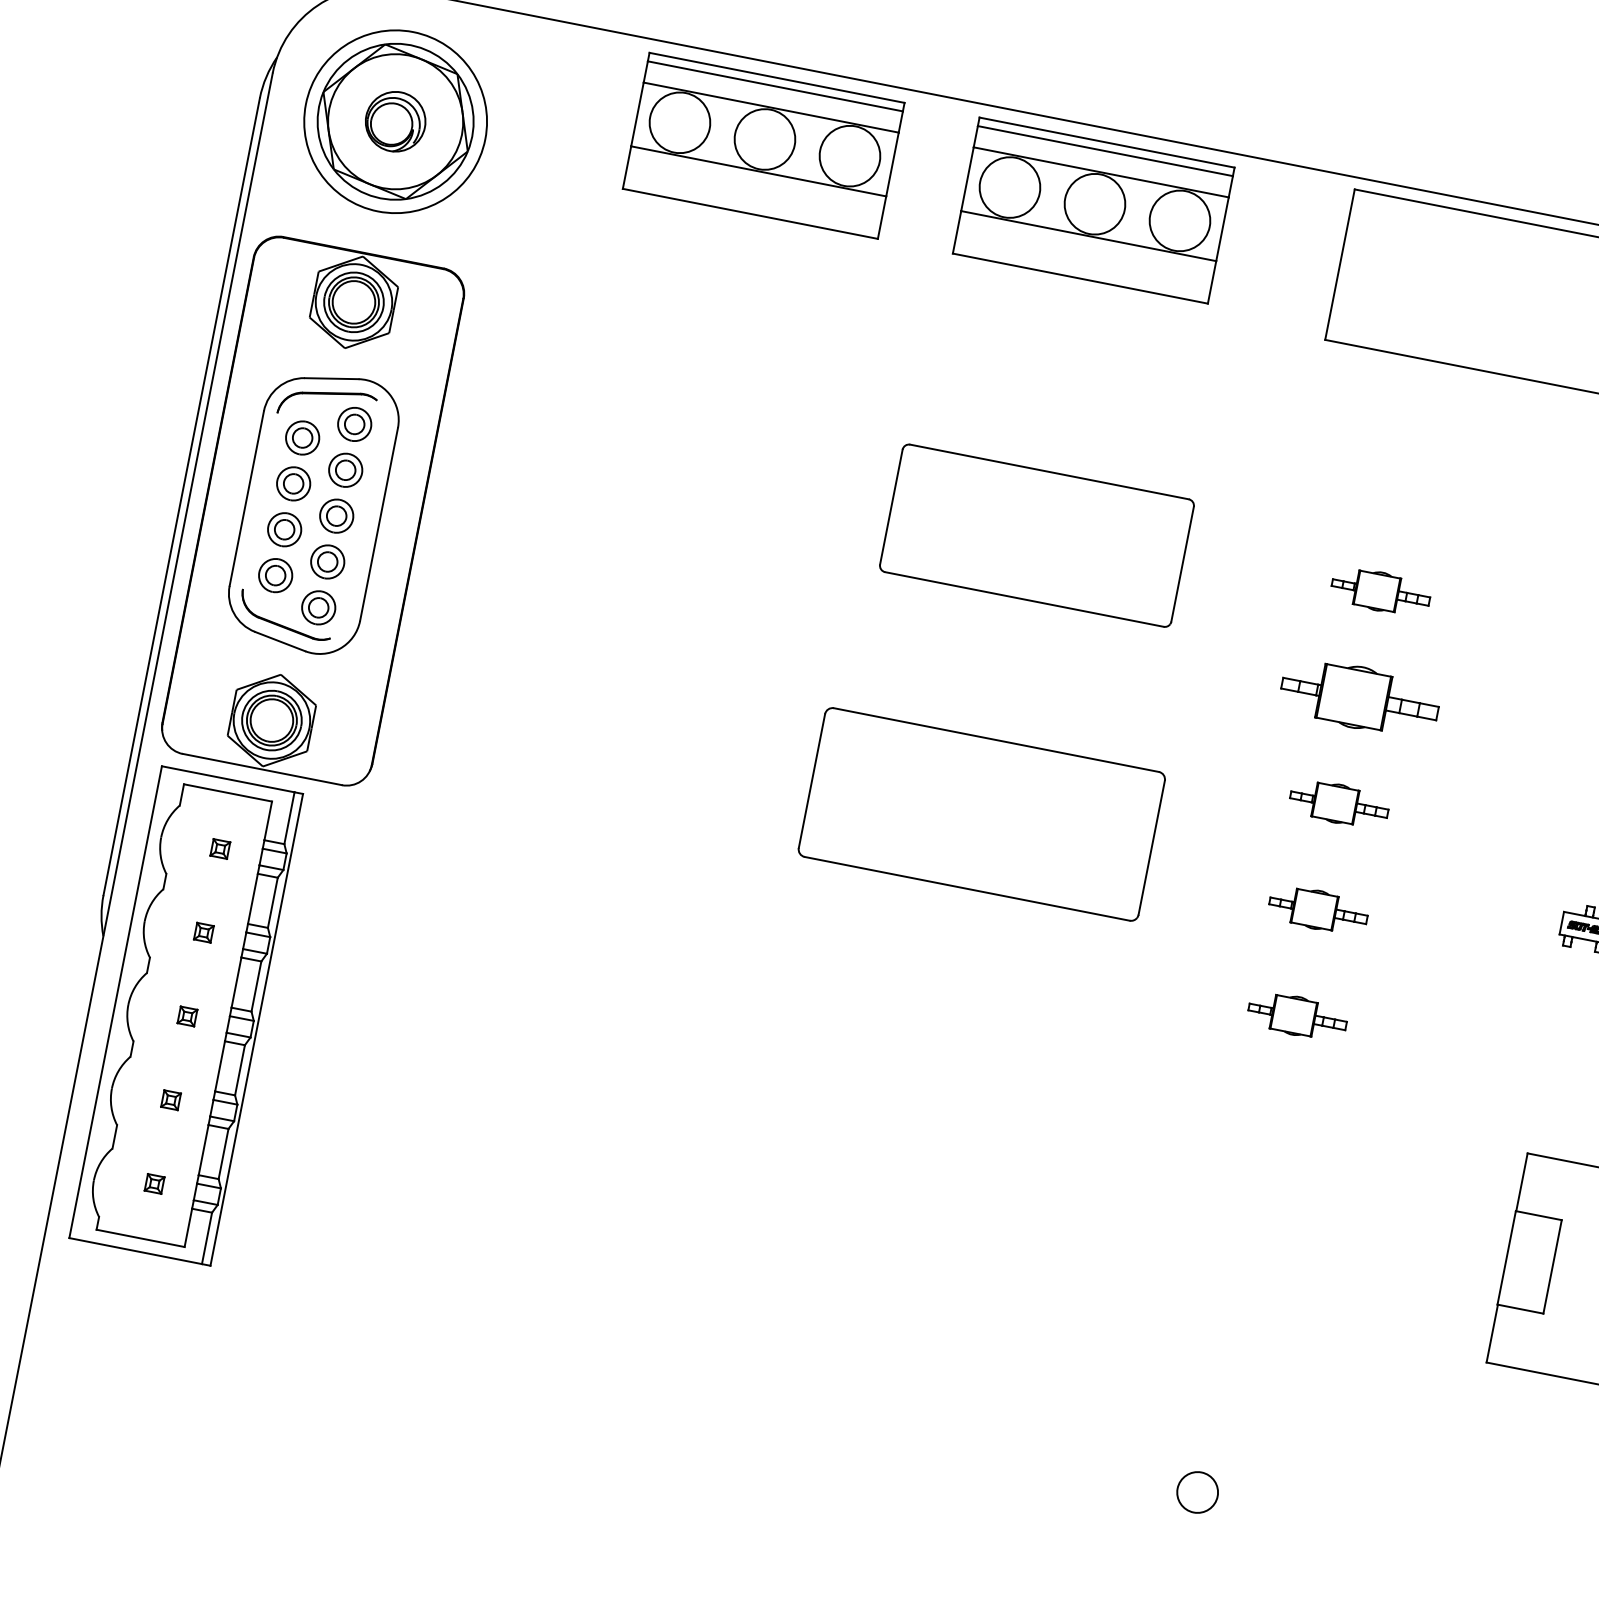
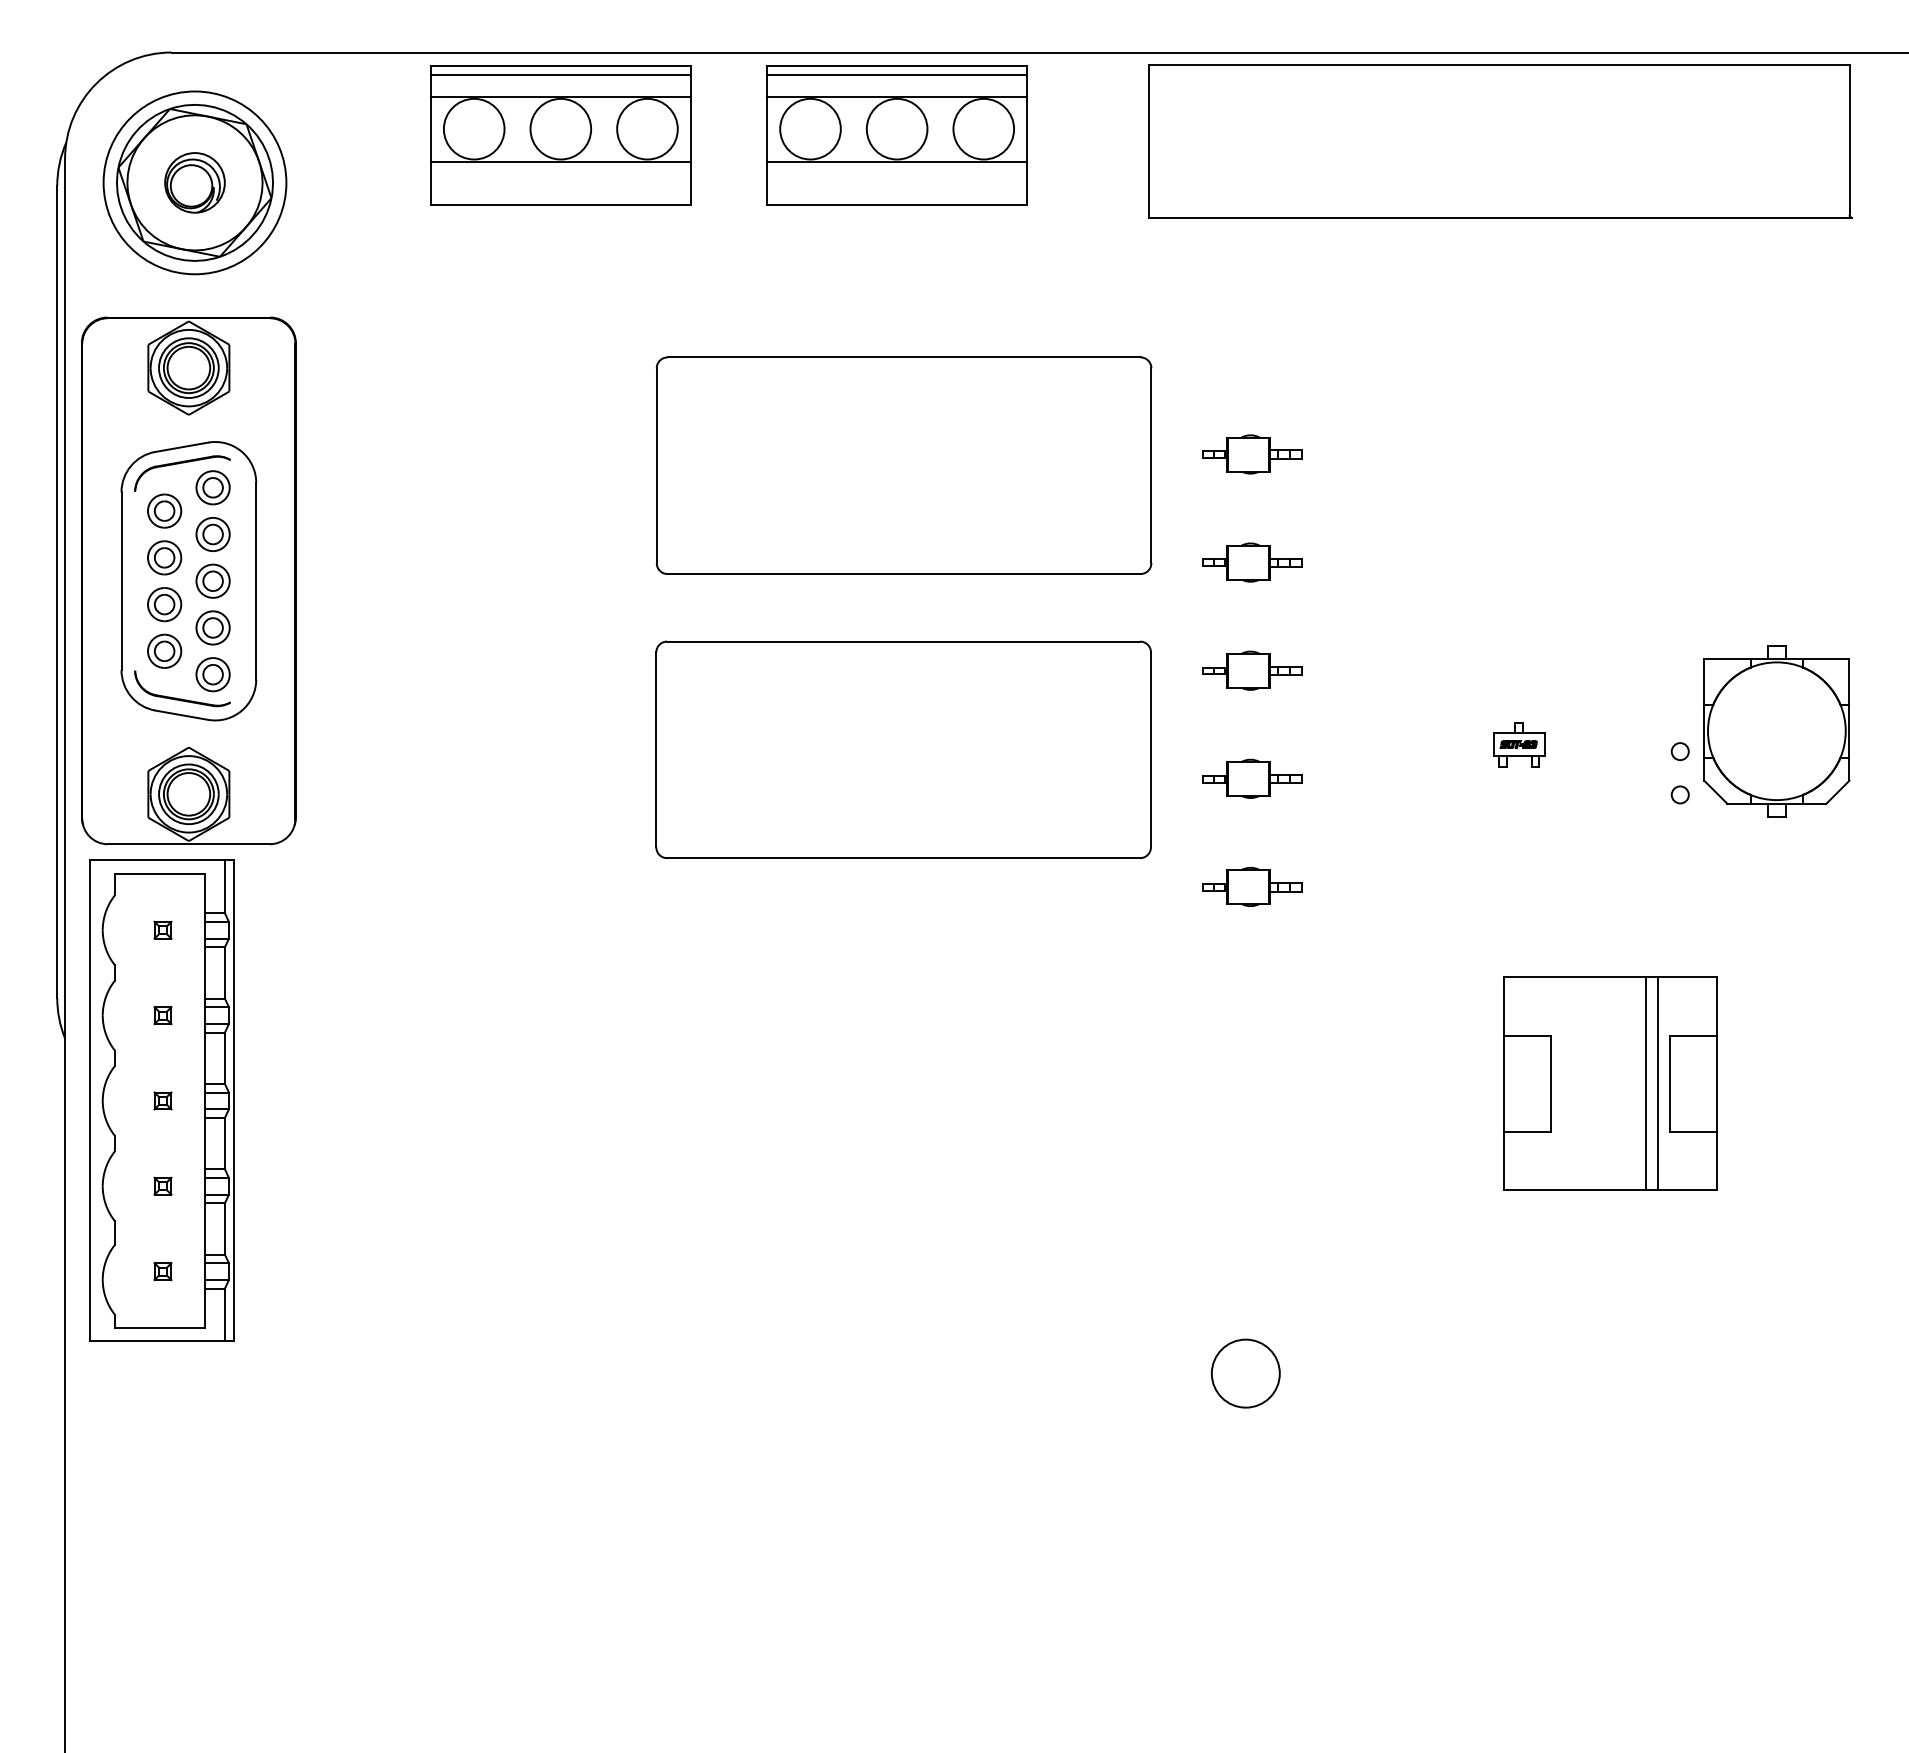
part: (1036, 535) -> (903, 465), size x1.67
part: (1360, 697) -> (1252, 562), size x0.62
part: (981, 814) -> (903, 749), size x1.43
circle: (1197, 1492) -> (1245, 1373), size x1.67

